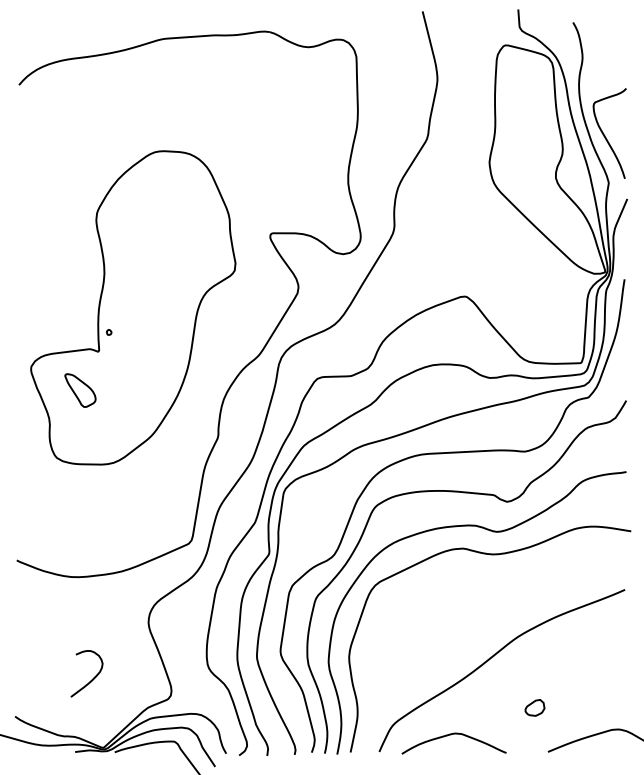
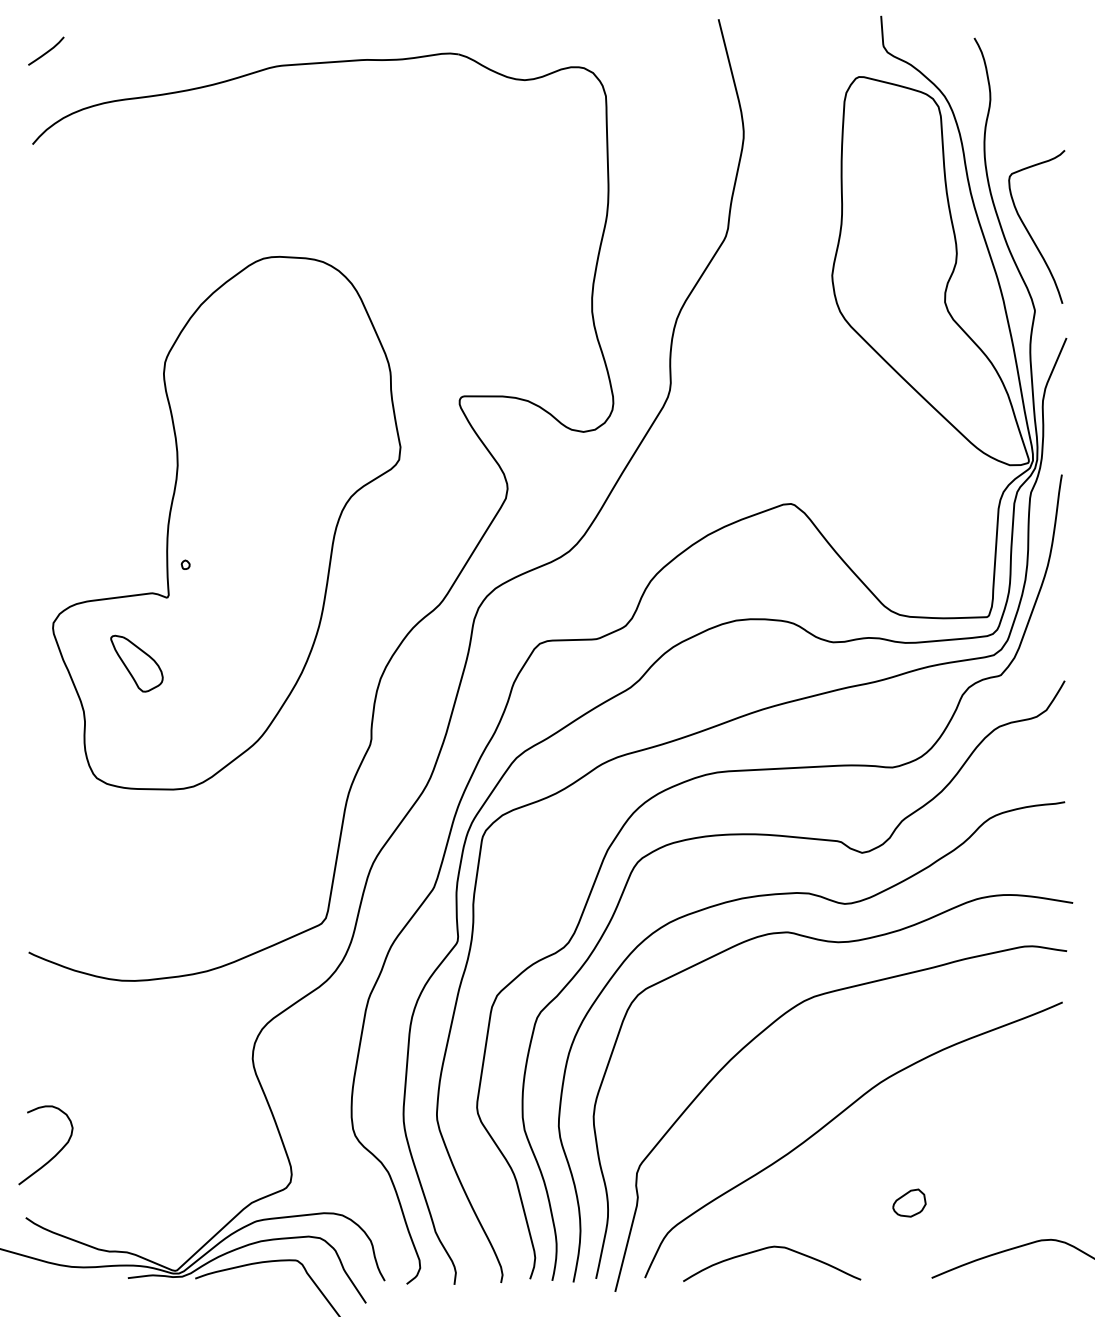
line: (27, 29) -> (46, 49), added
curve: (453, 604) -> (771, 1027), added
curve: (92, 678) -> (55, 1153), moved

